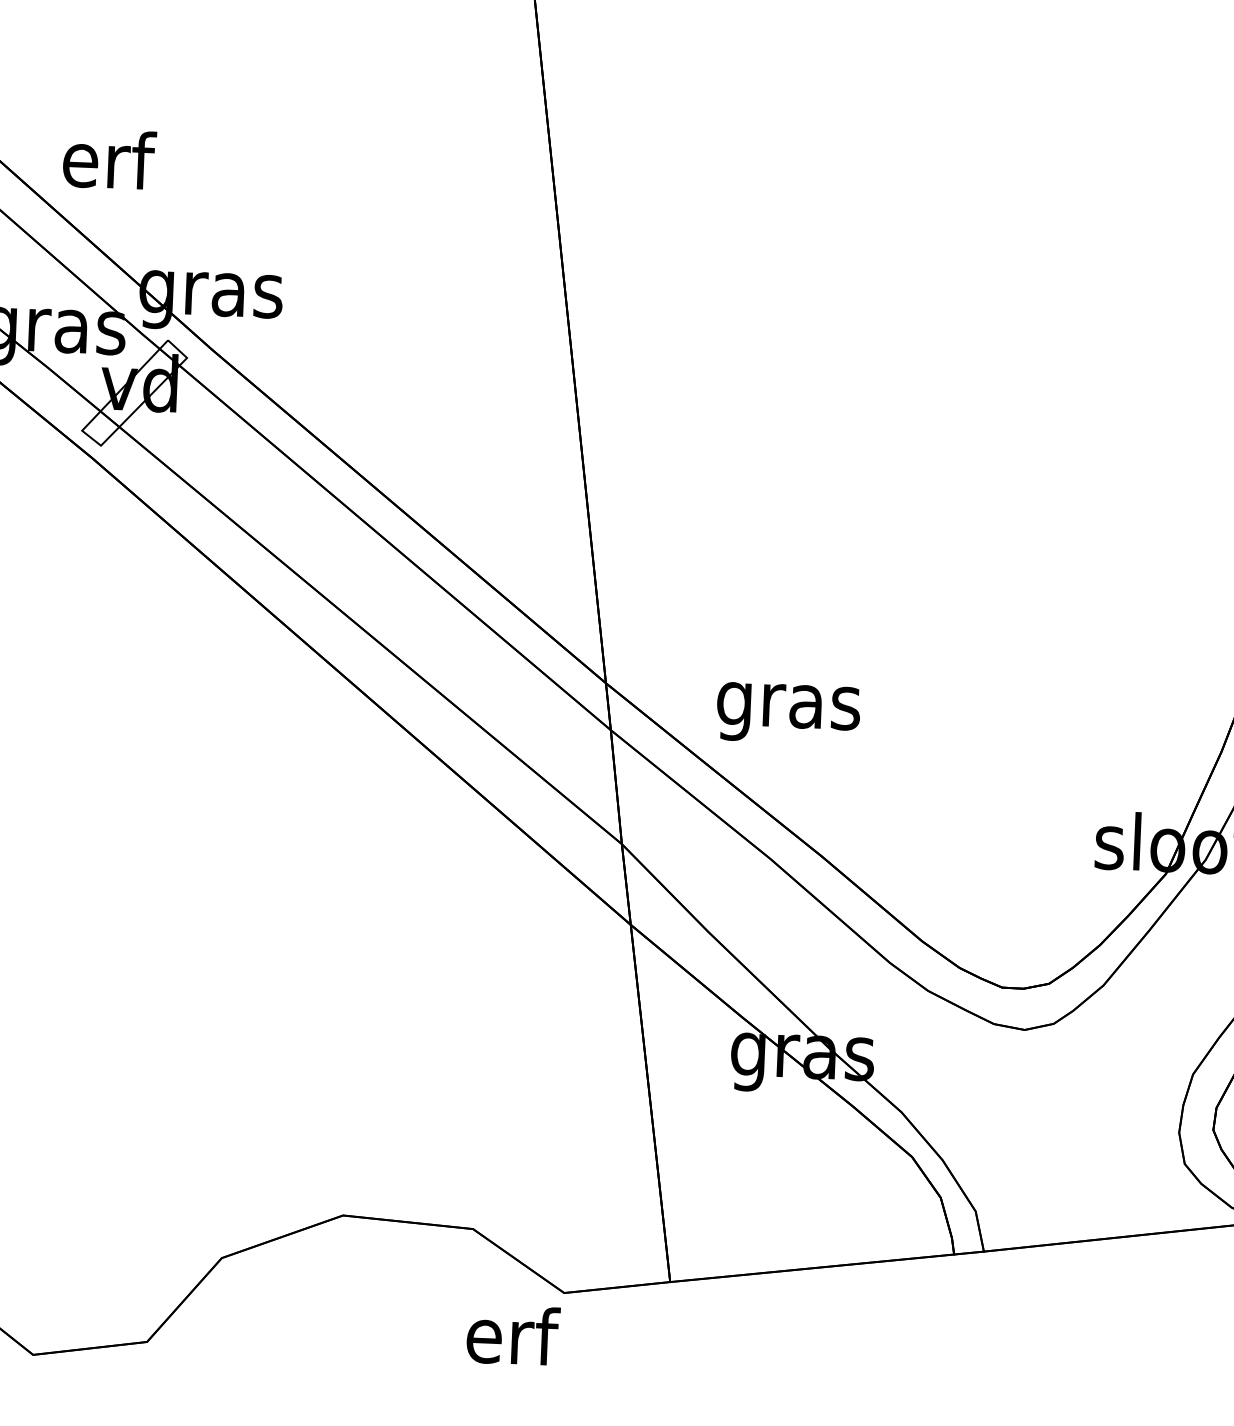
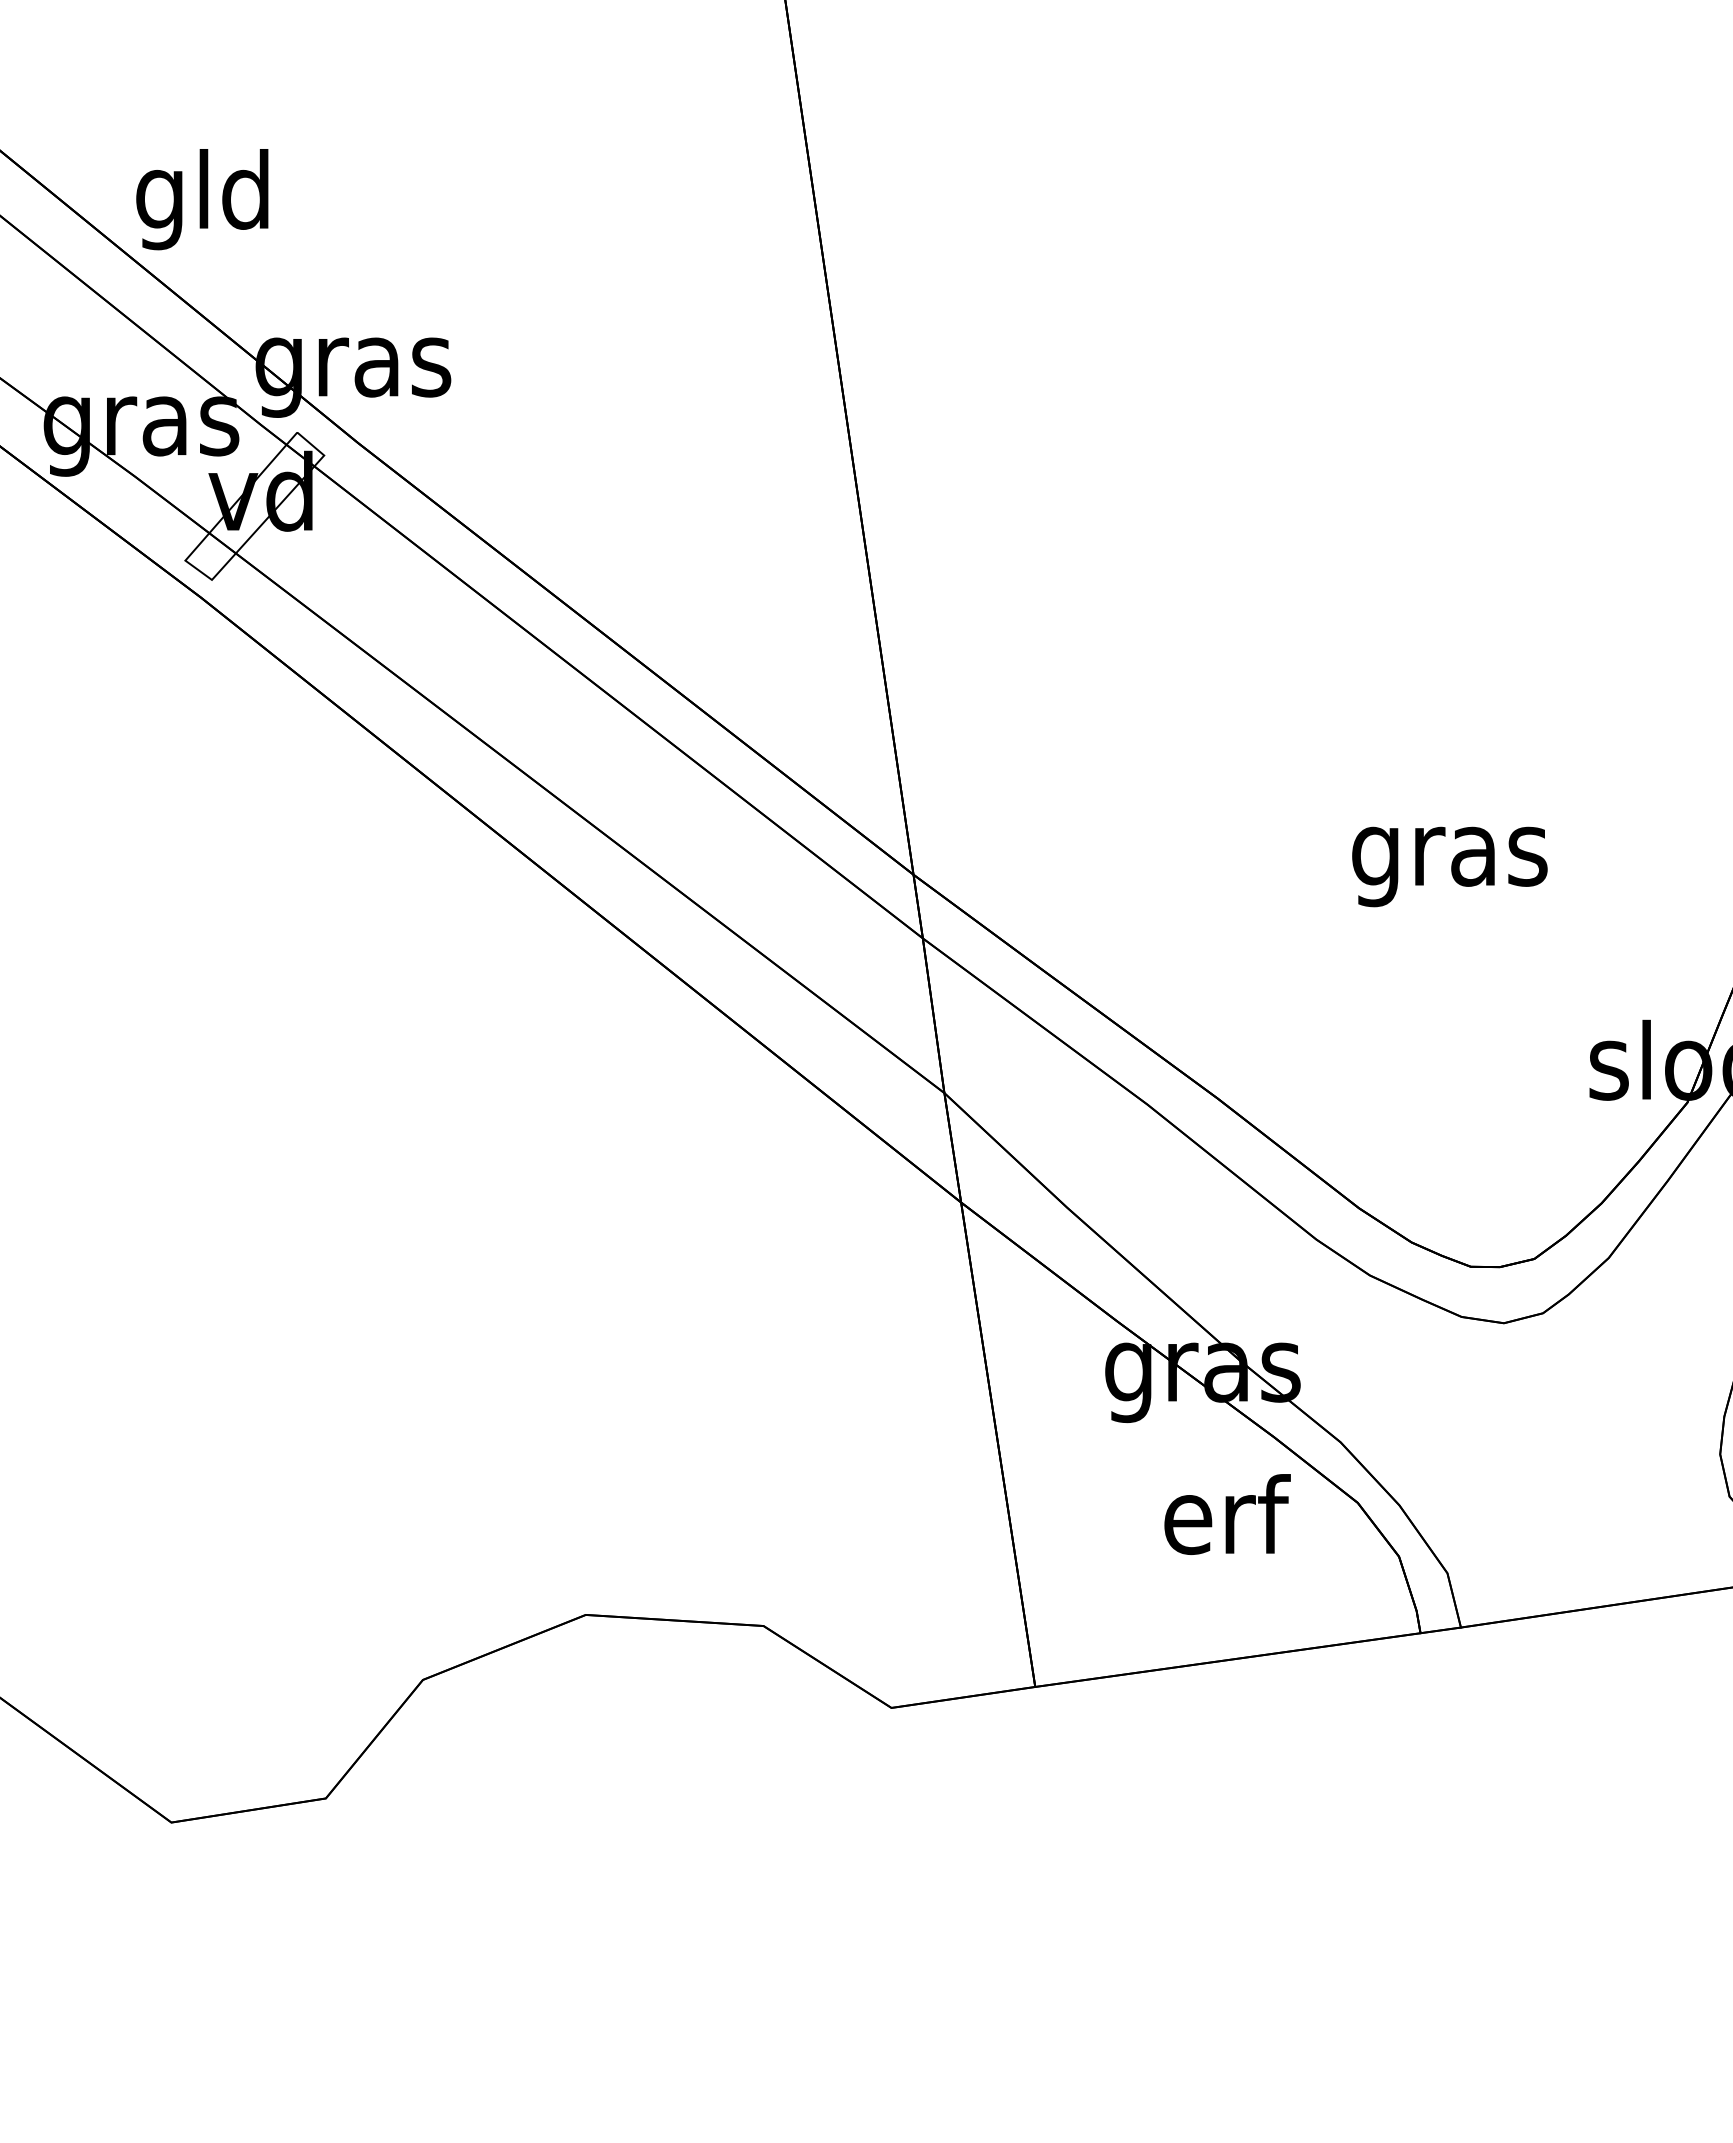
text: (106, 166) -> (203, 199), erf -> gld
text: (788, 713) -> (1449, 866), moved
text: (513, 1335) -> (1227, 1514), moved

